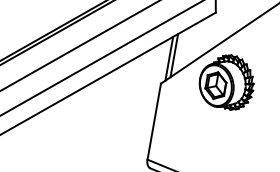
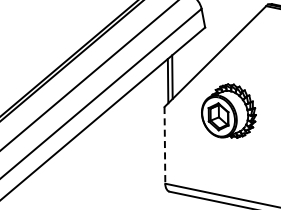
part: (226, 81) -> (228, 110), moved
line: (153, 121) -> (164, 145), solid -> dashed

